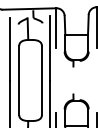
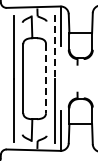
line: (50, 49) -> (54, 47), solid -> dashed
line: (42, 80) -> (46, 78), solid -> dashed

